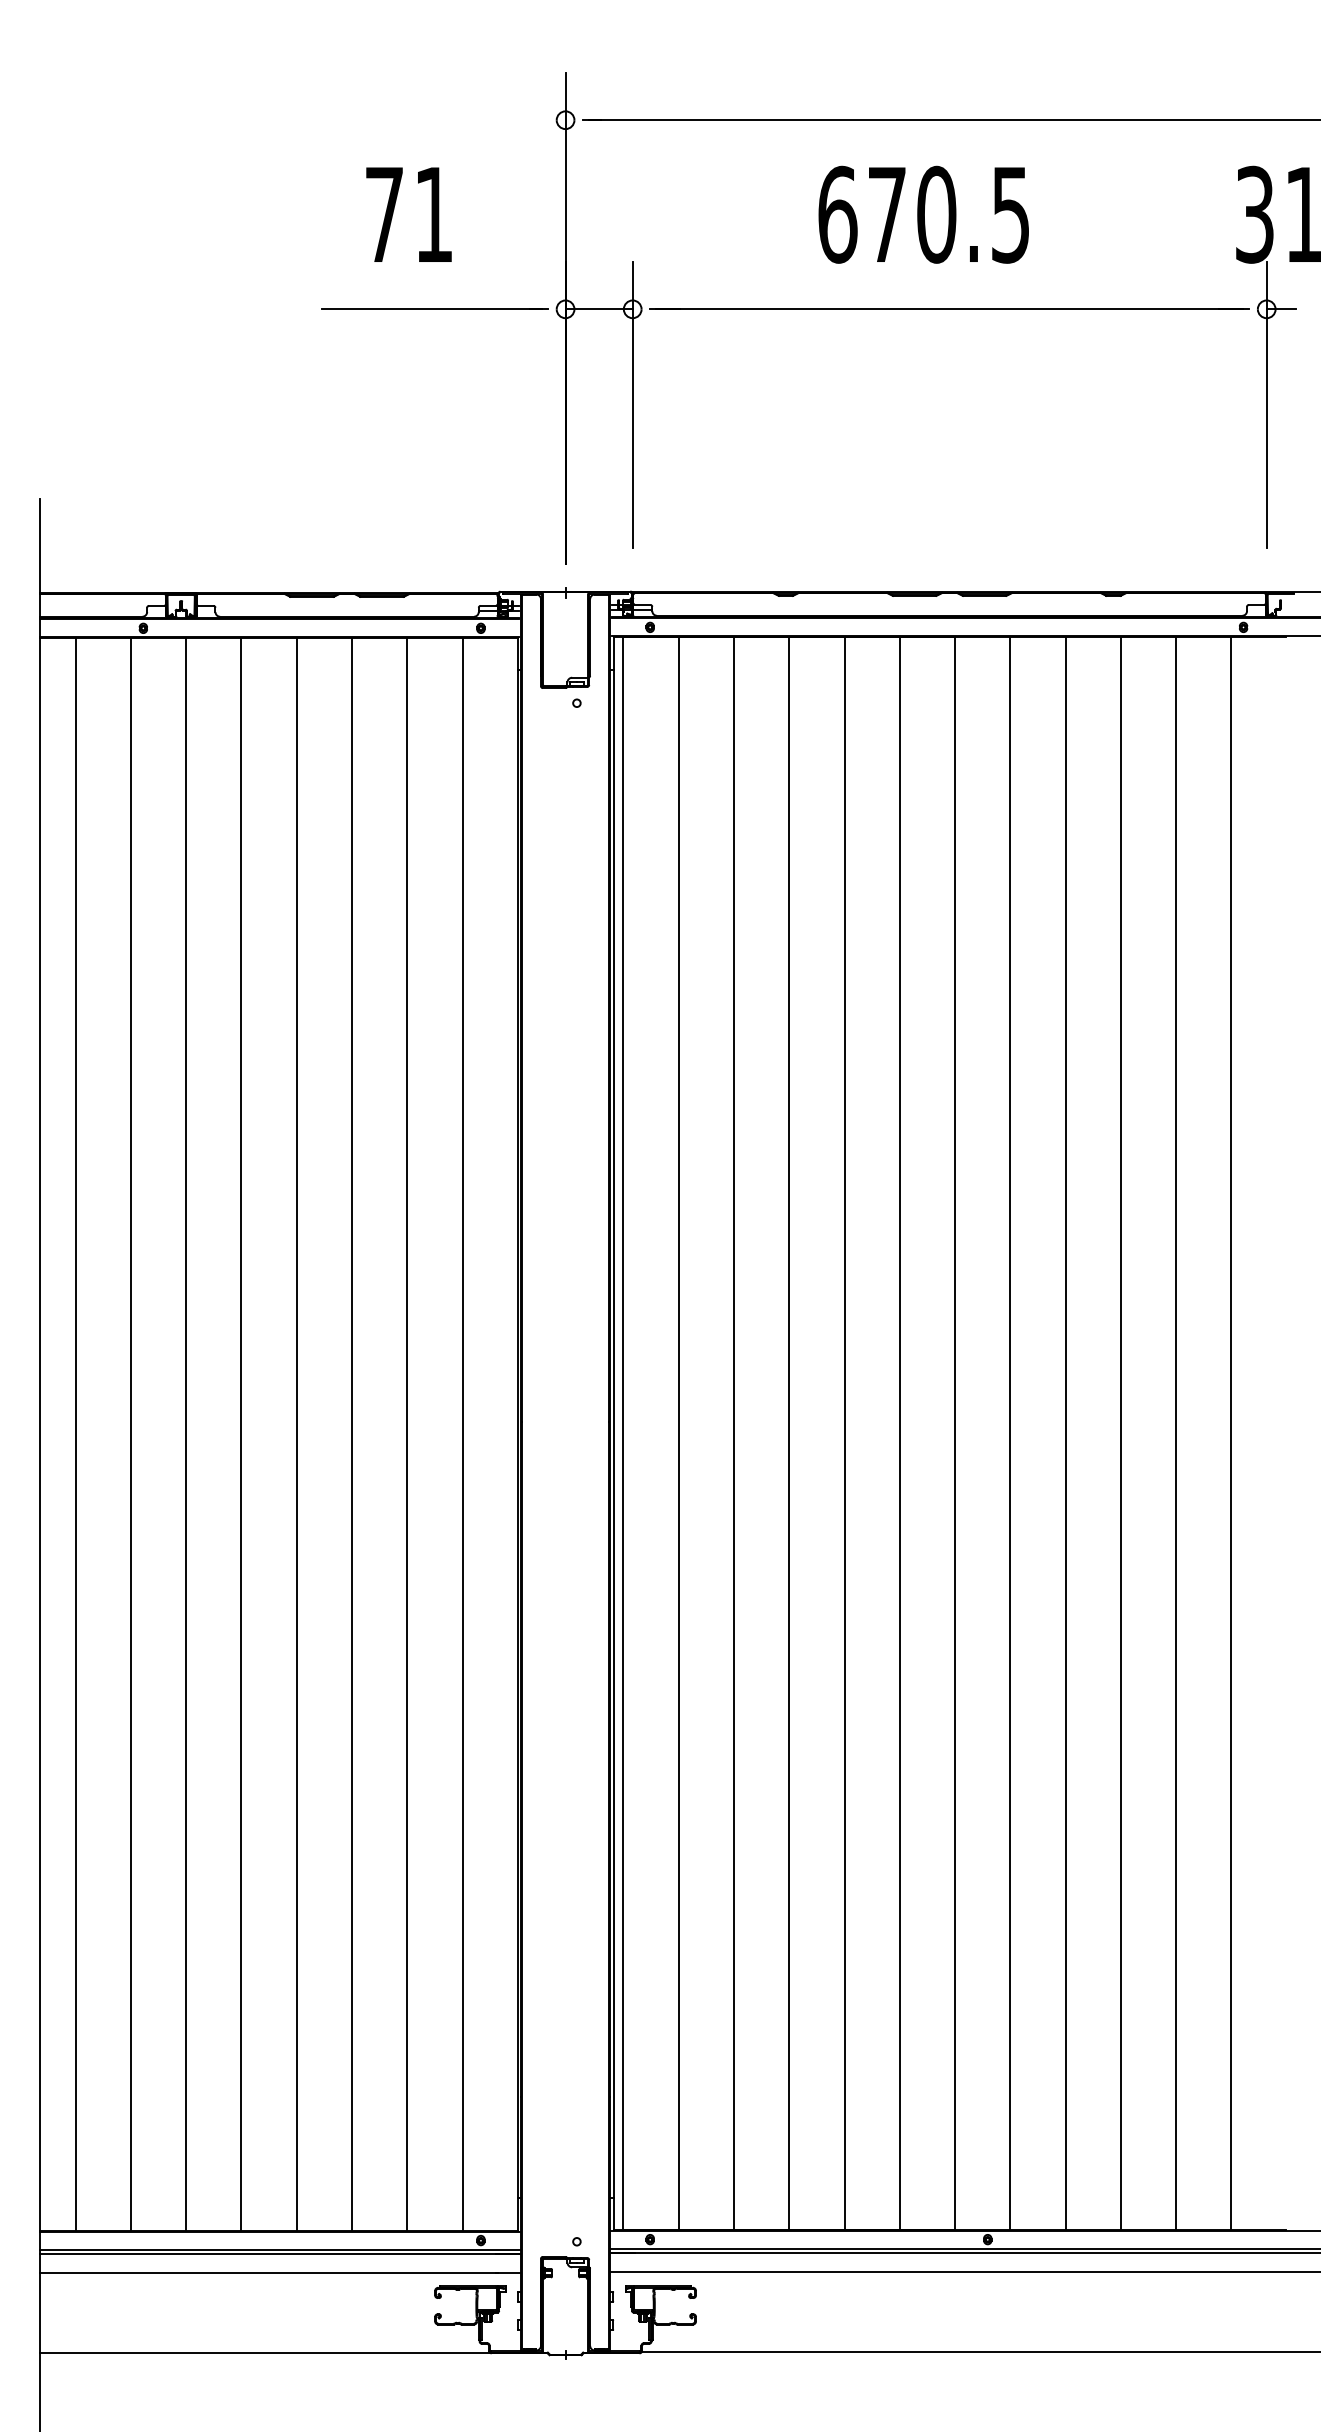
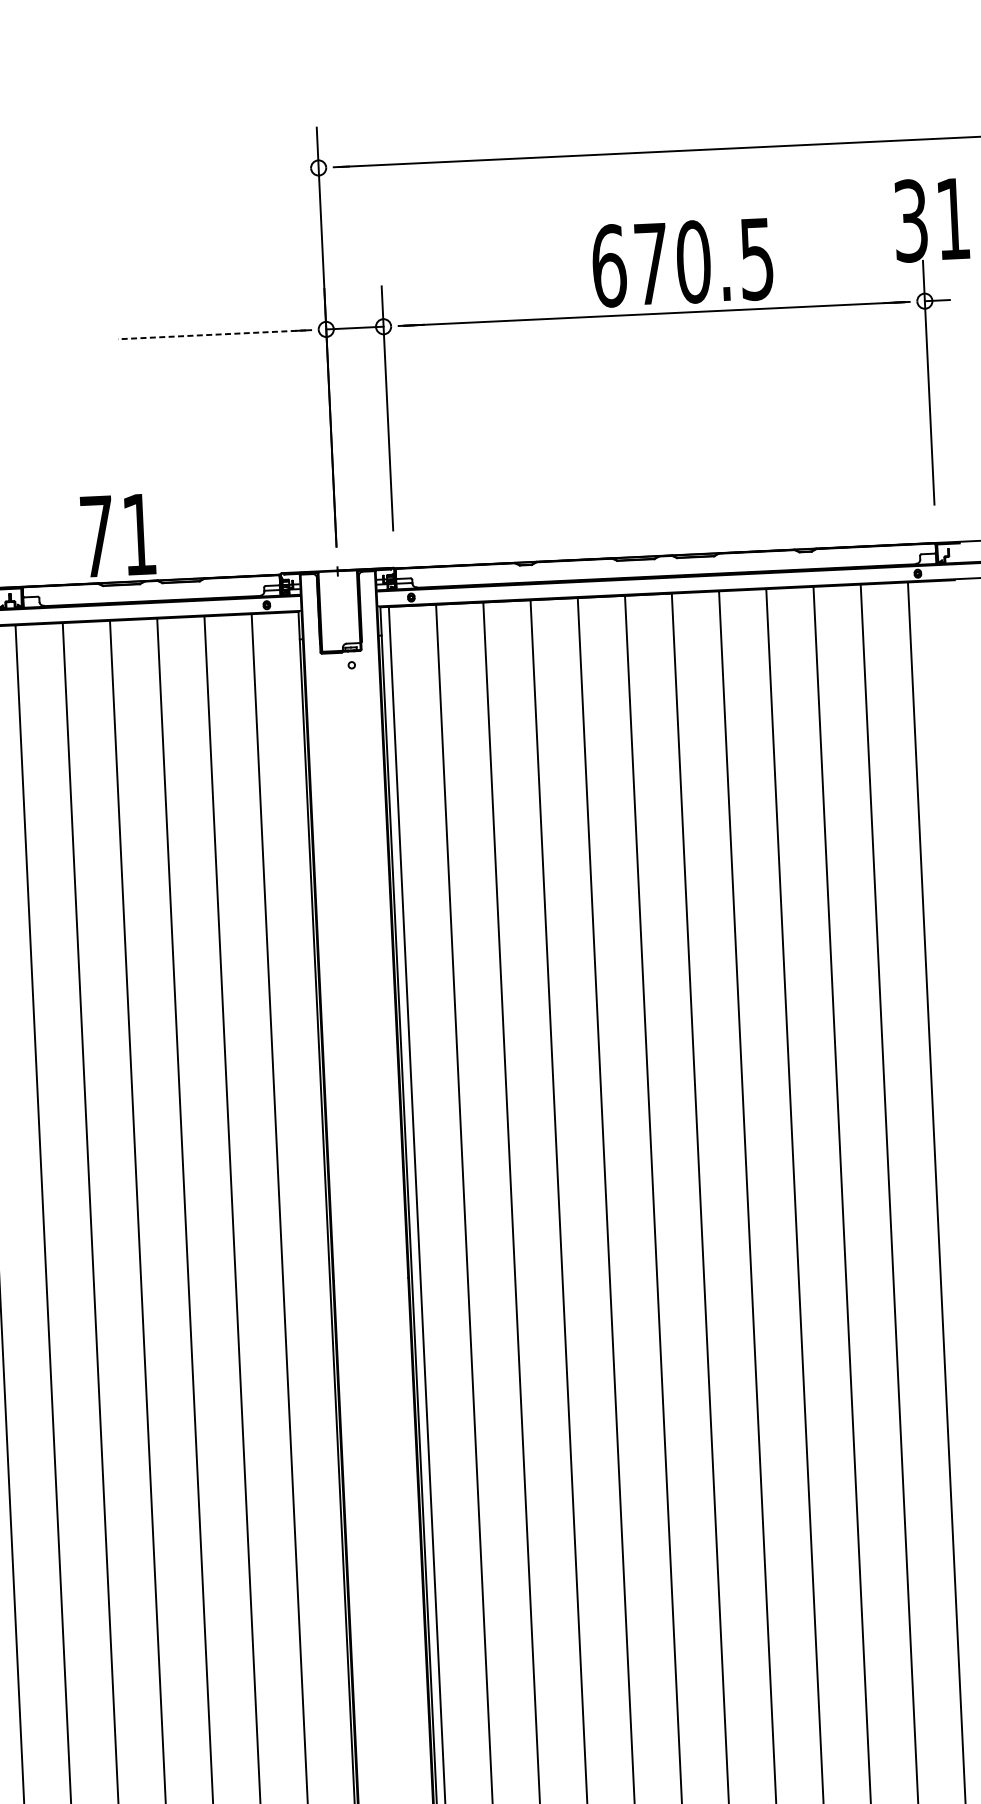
text: (408, 214) -> (117, 535), moved
text: (923, 214) -> (682, 262), moved
line: (431, 309) -> (211, 334), solid -> dashed

